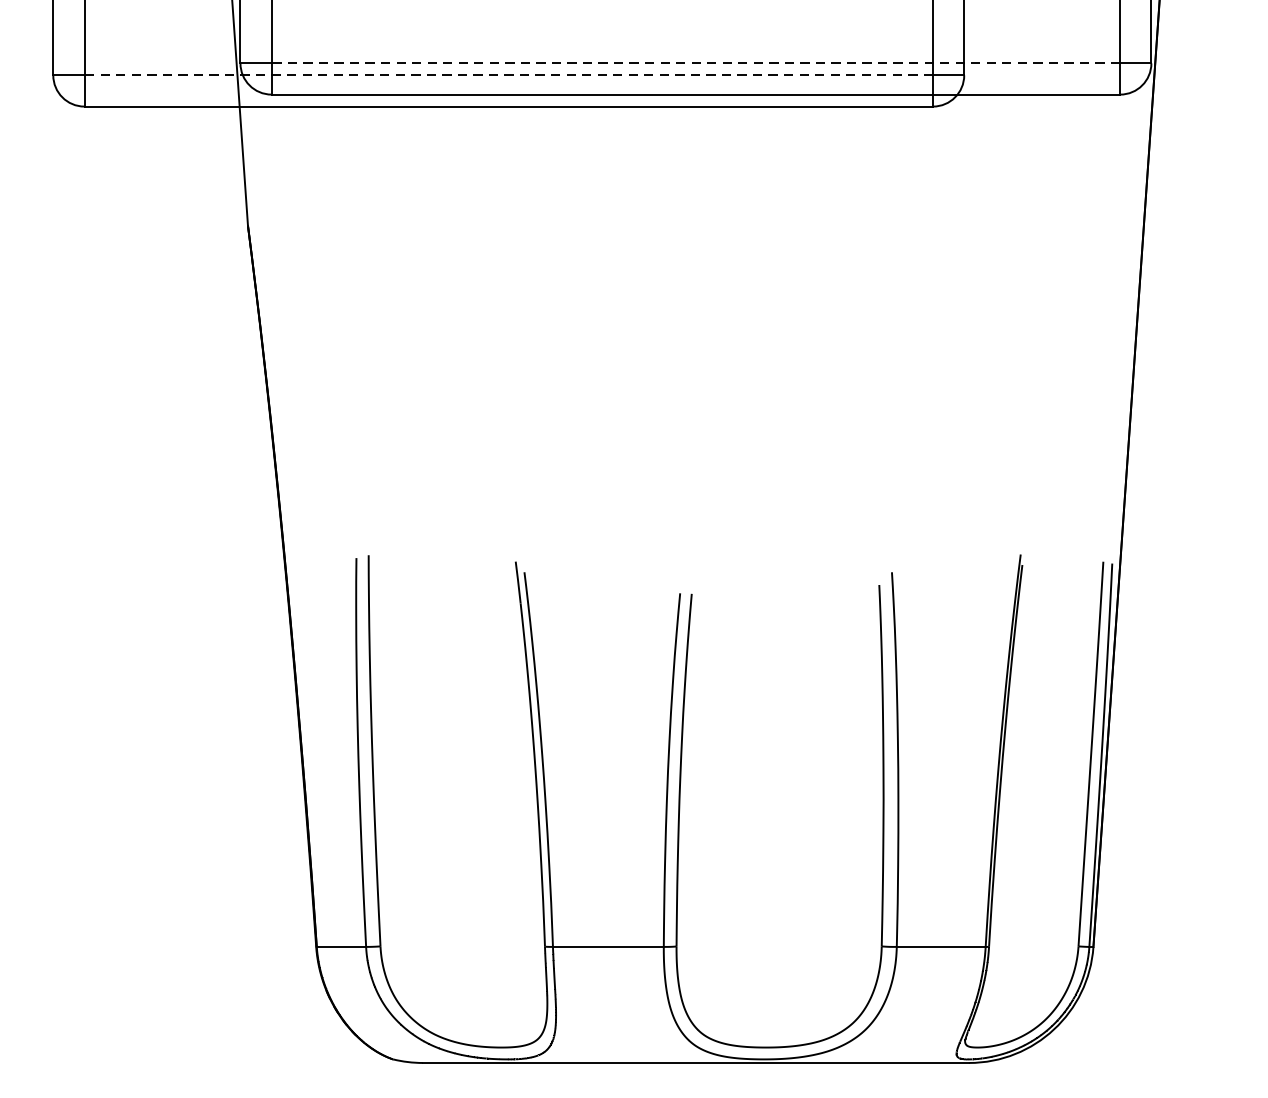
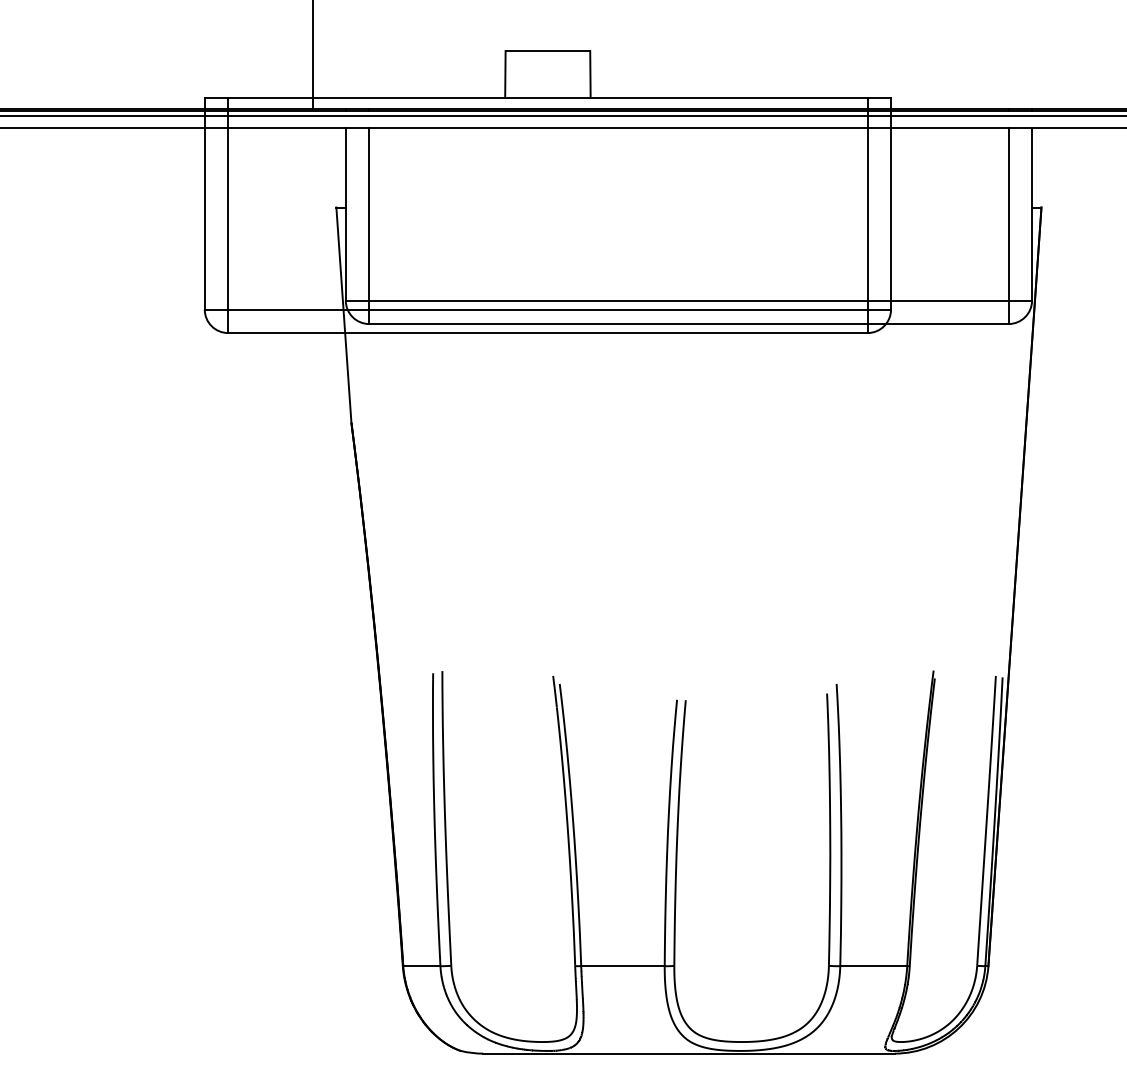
line: (695, 63) -> (688, 300), dashed -> solid
line: (508, 75) -> (547, 309), dashed -> solid

